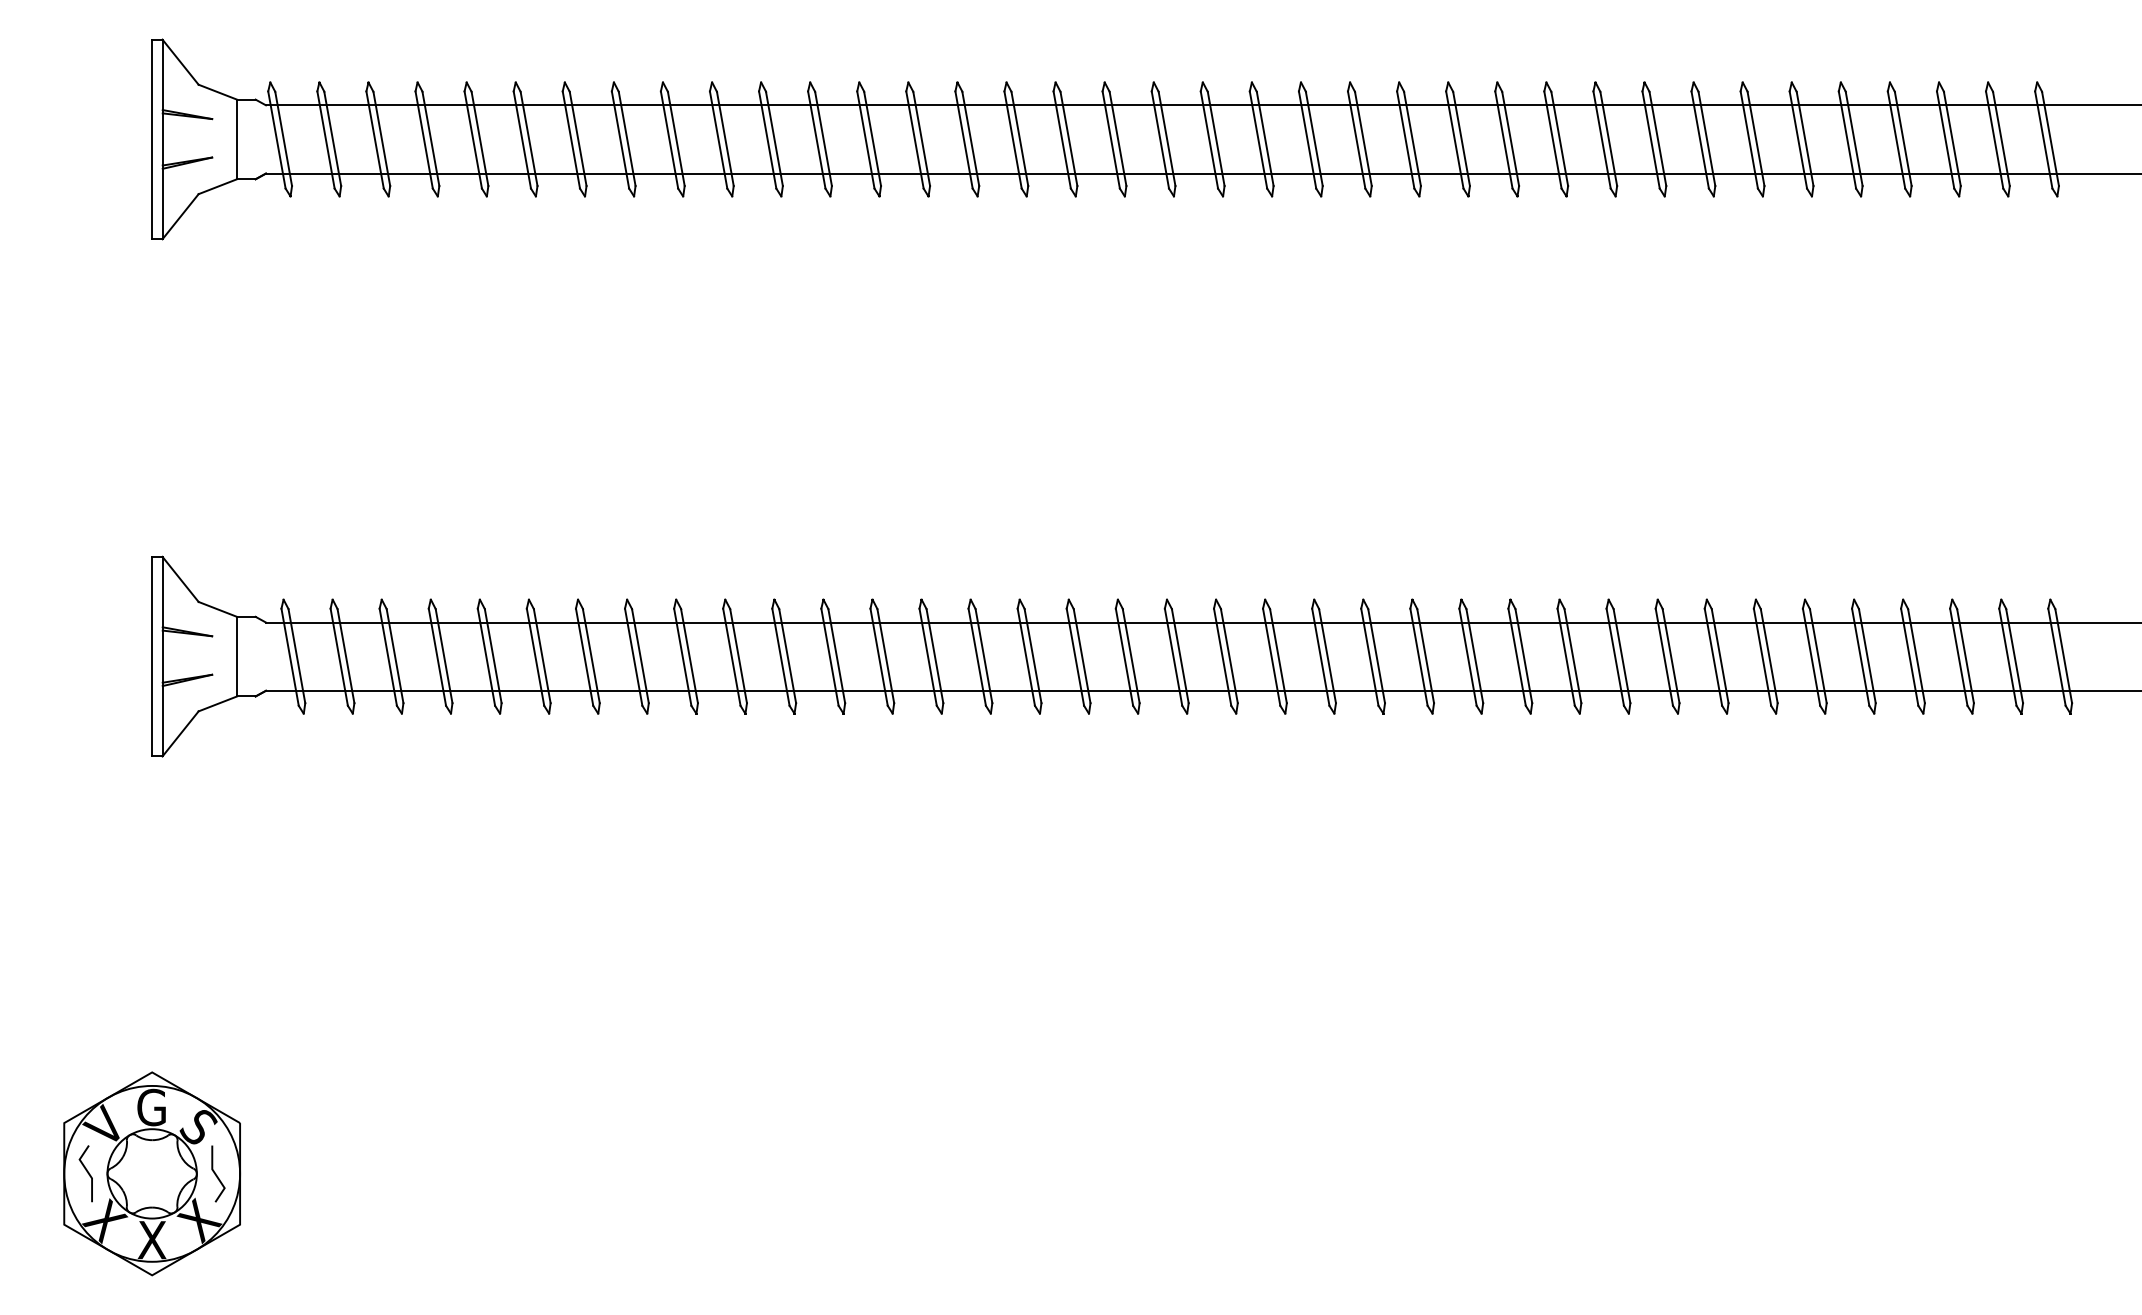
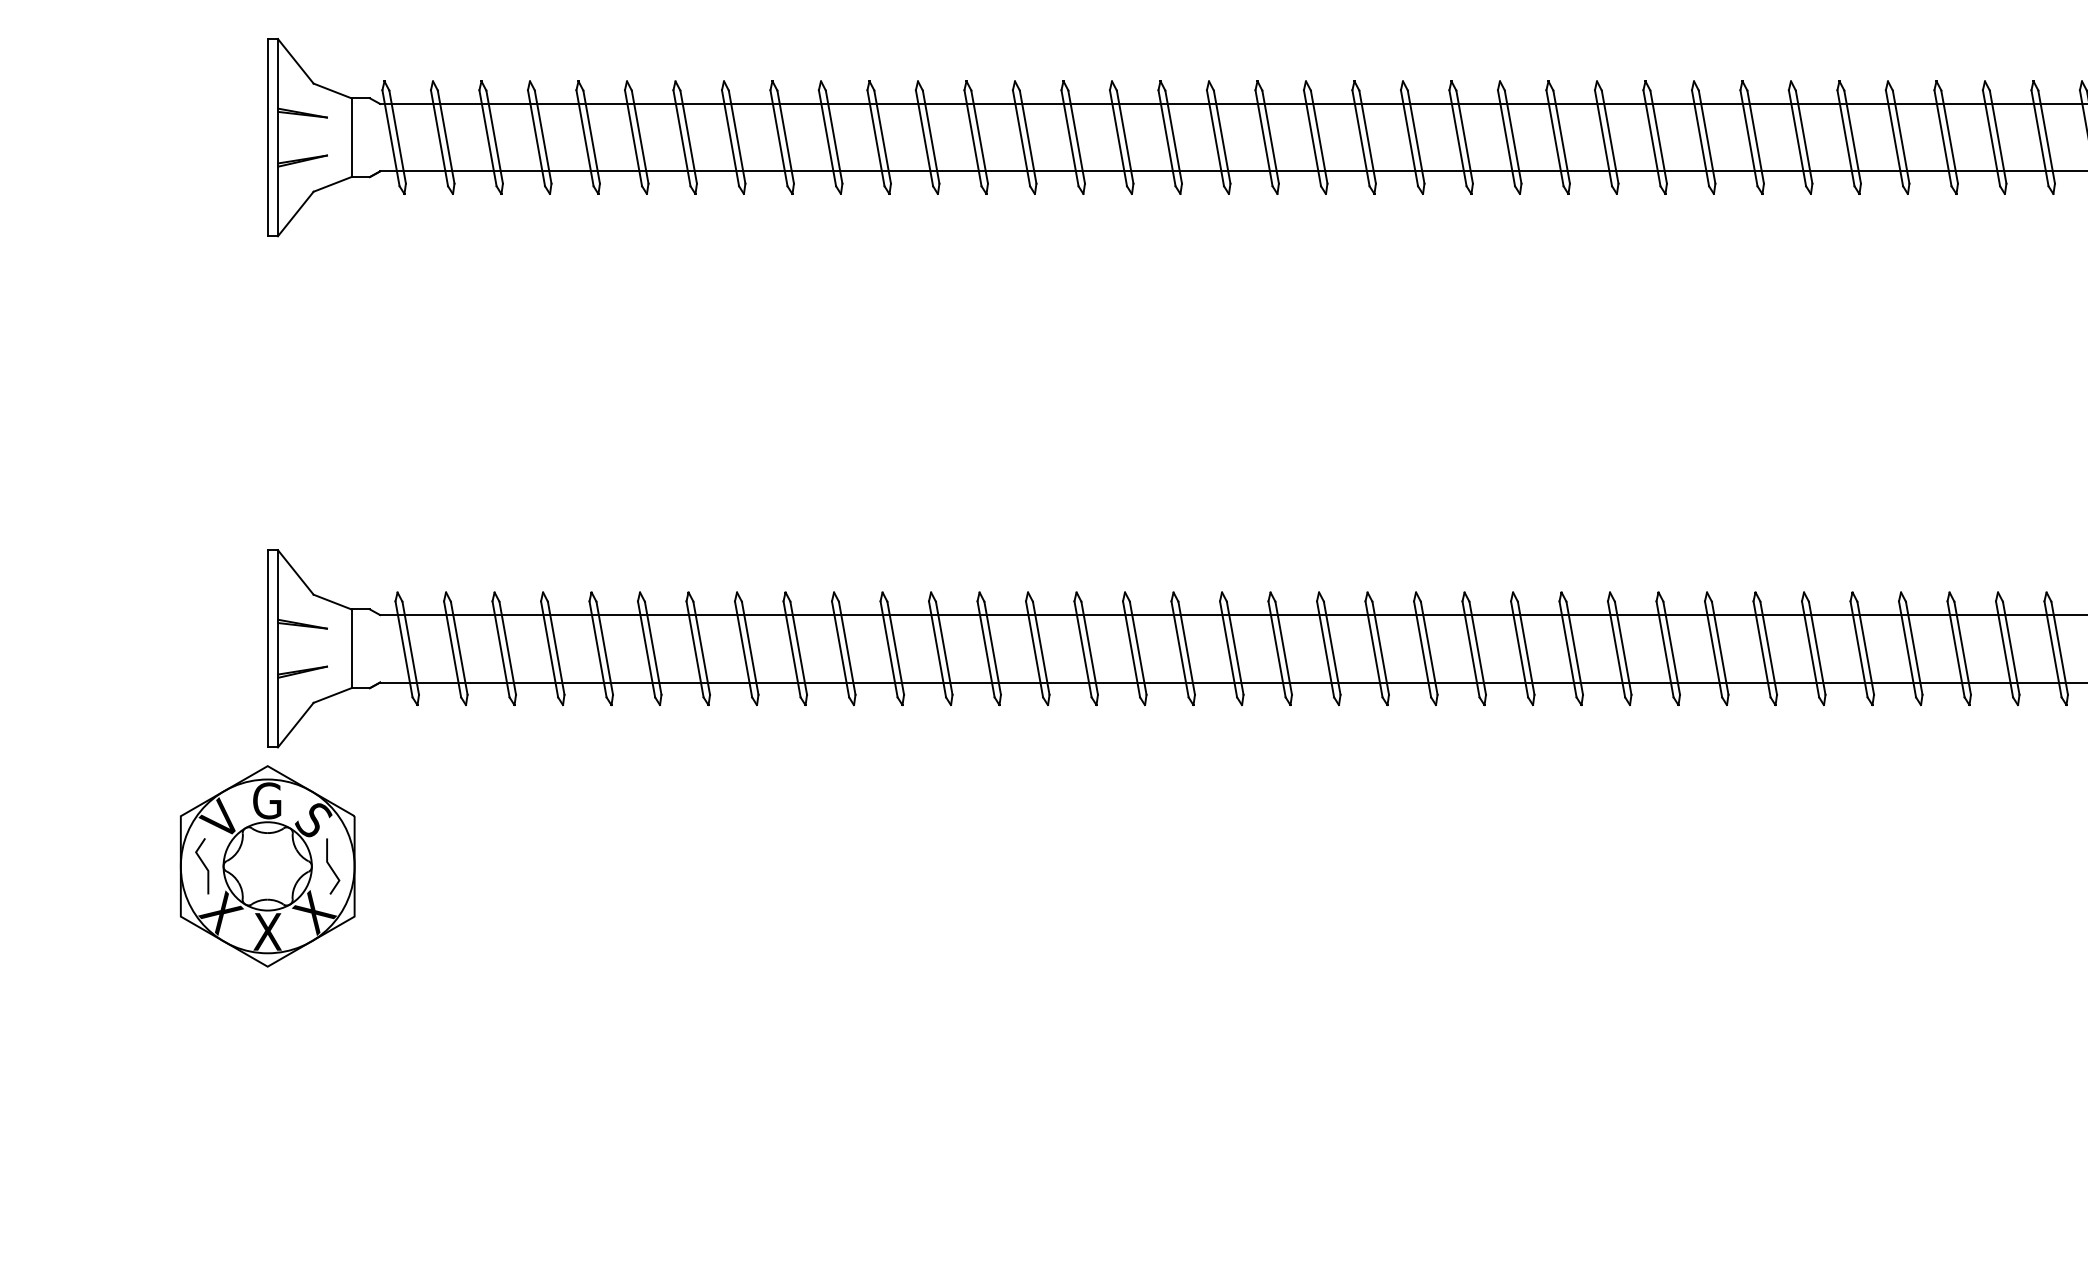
part: (152, 1173) -> (268, 866), moved

